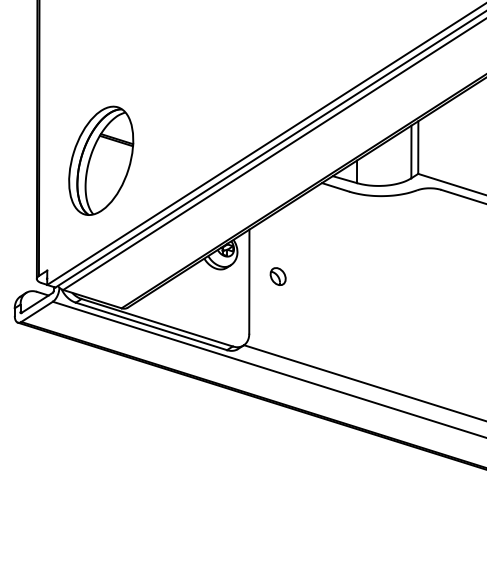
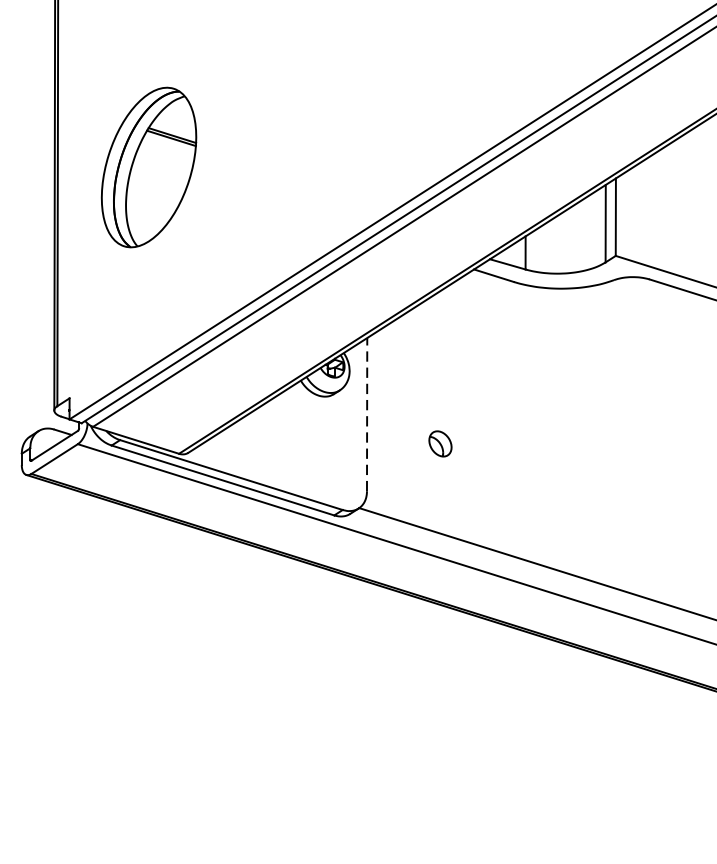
part: (101, 160) -> (149, 167), moved
part: (277, 276) -> (439, 443), moved
line: (249, 281) -> (367, 414), solid -> dashed

